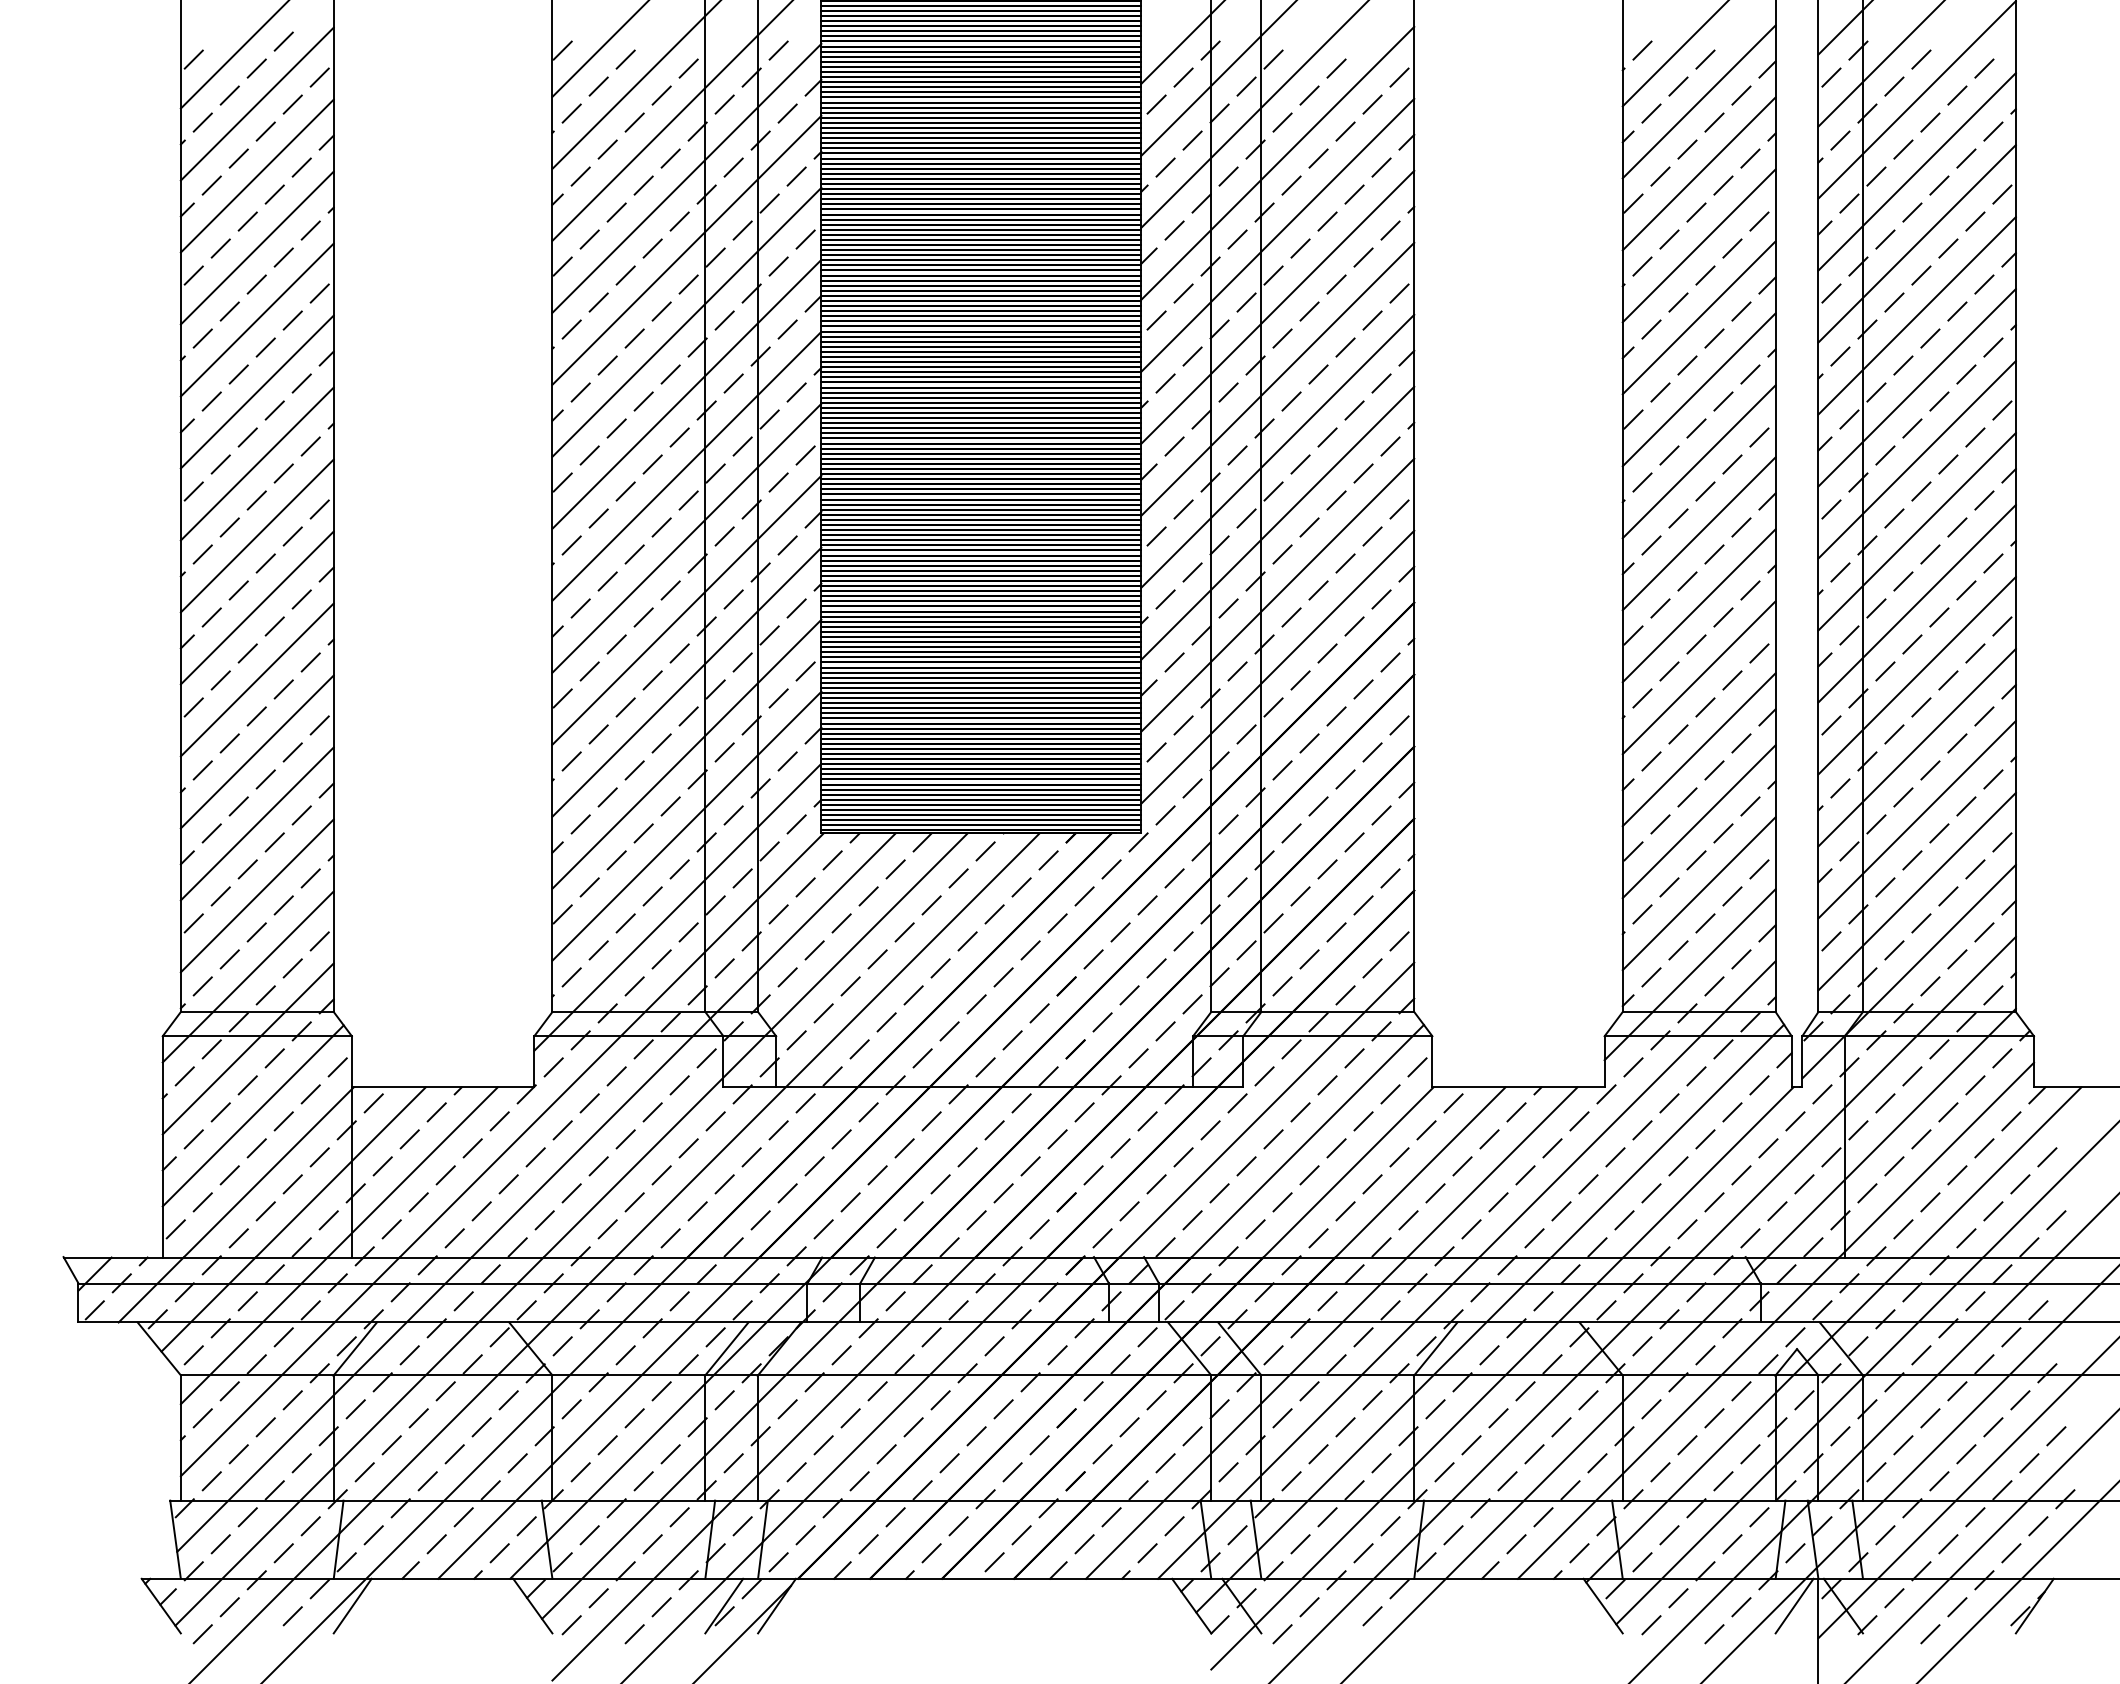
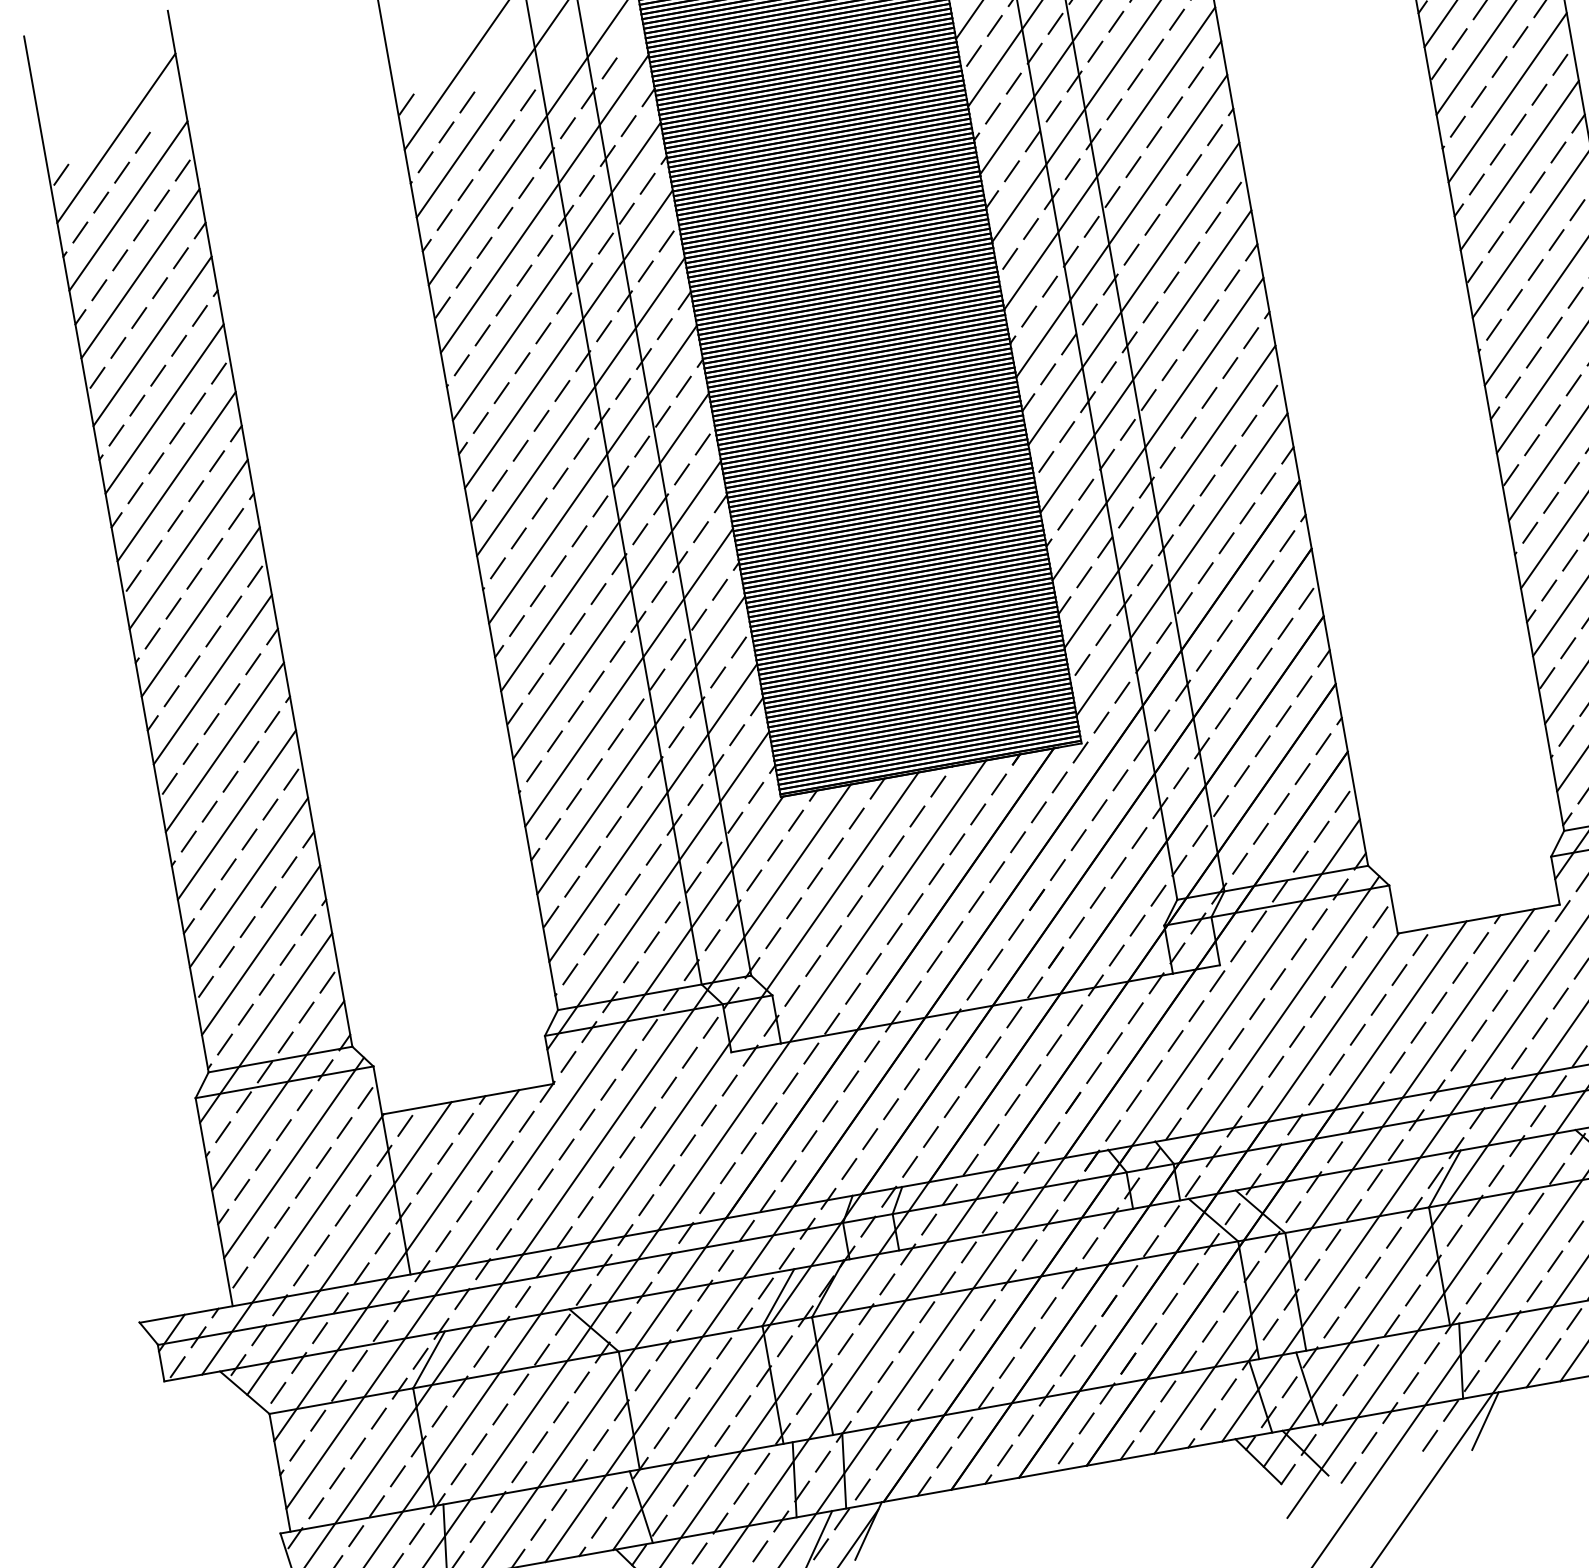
line: (1433, 1605) -> (1485, 1420), added

